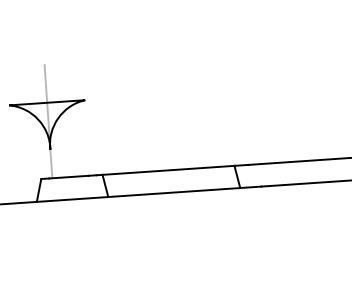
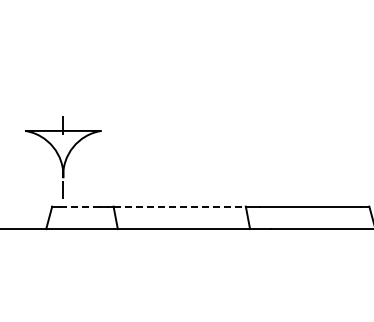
line: (169, 170) -> (180, 206), solid -> dashed
line: (68, 177) -> (79, 206), solid -> dashed

